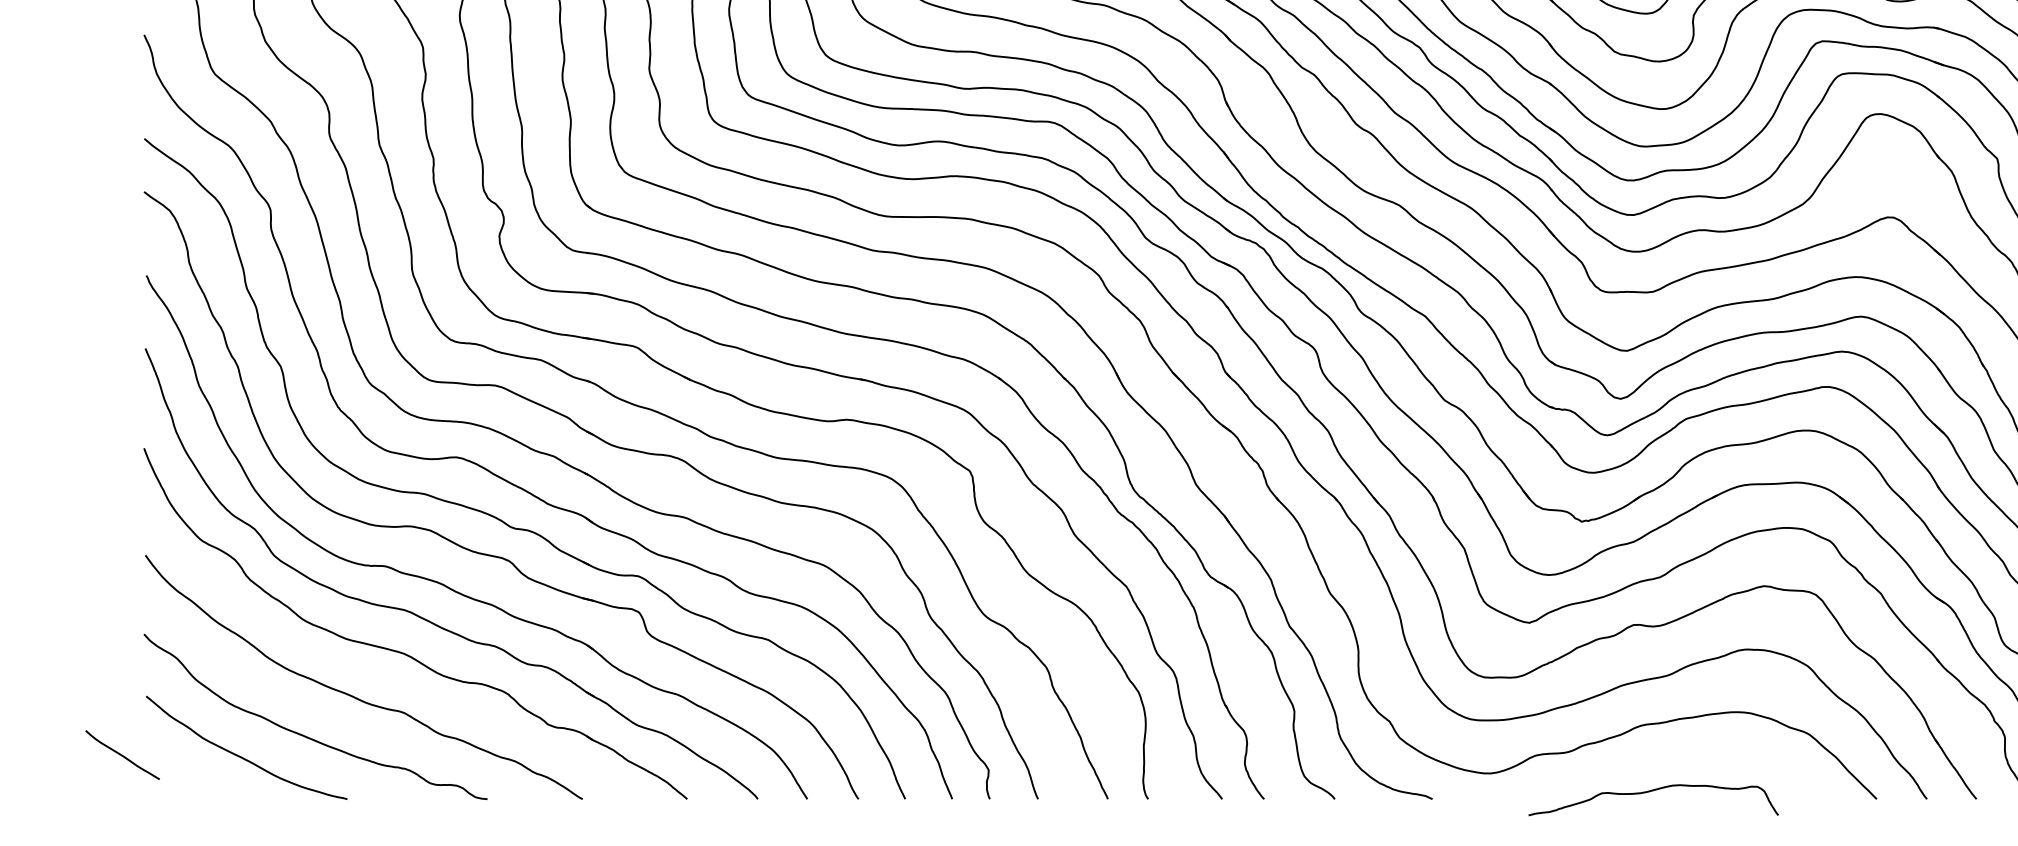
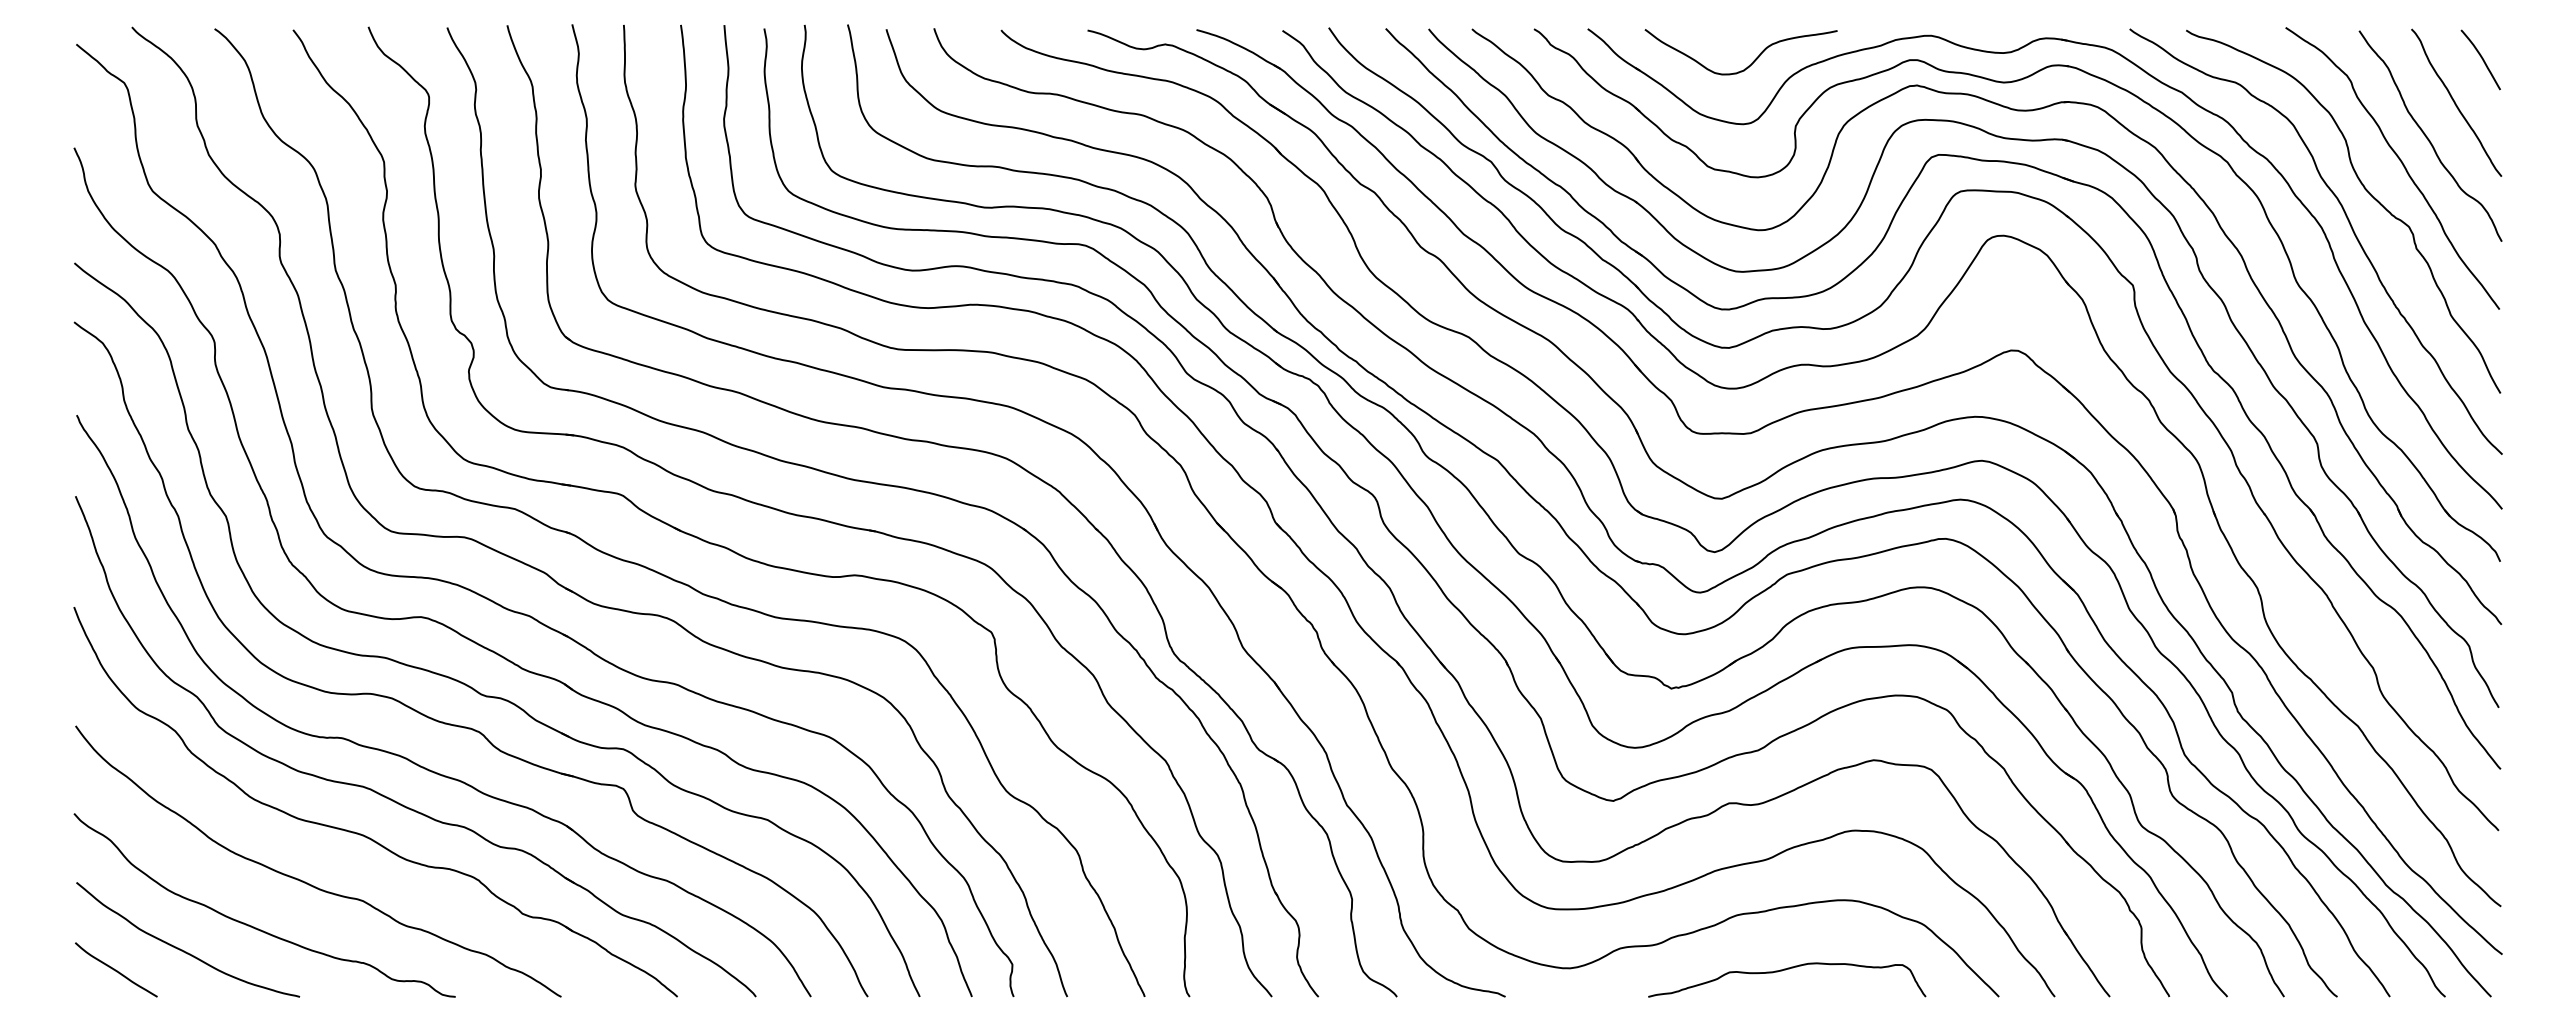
curve: (122, 754) -> (116, 969), moved
curve: (1652, 791) -> (1785, 970), moved

